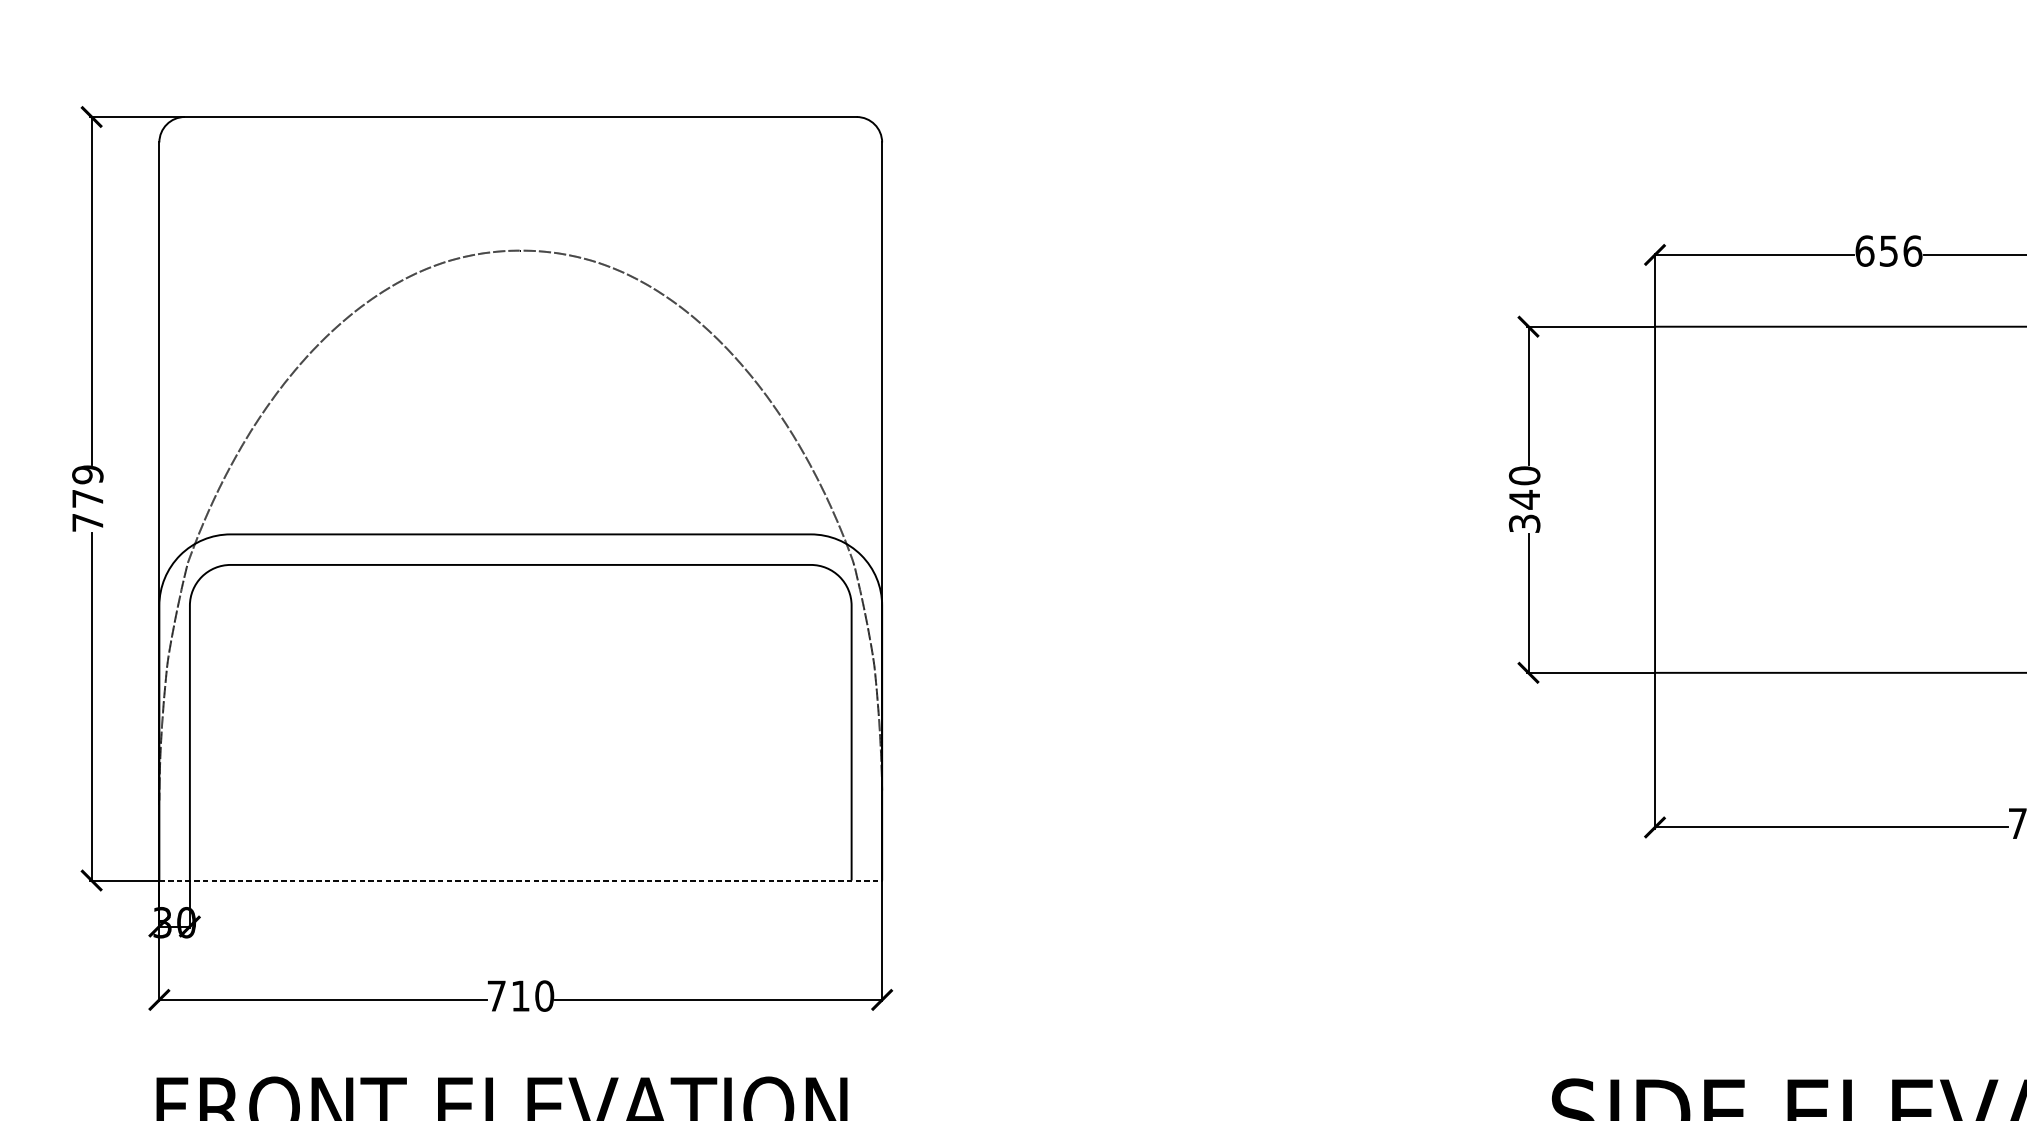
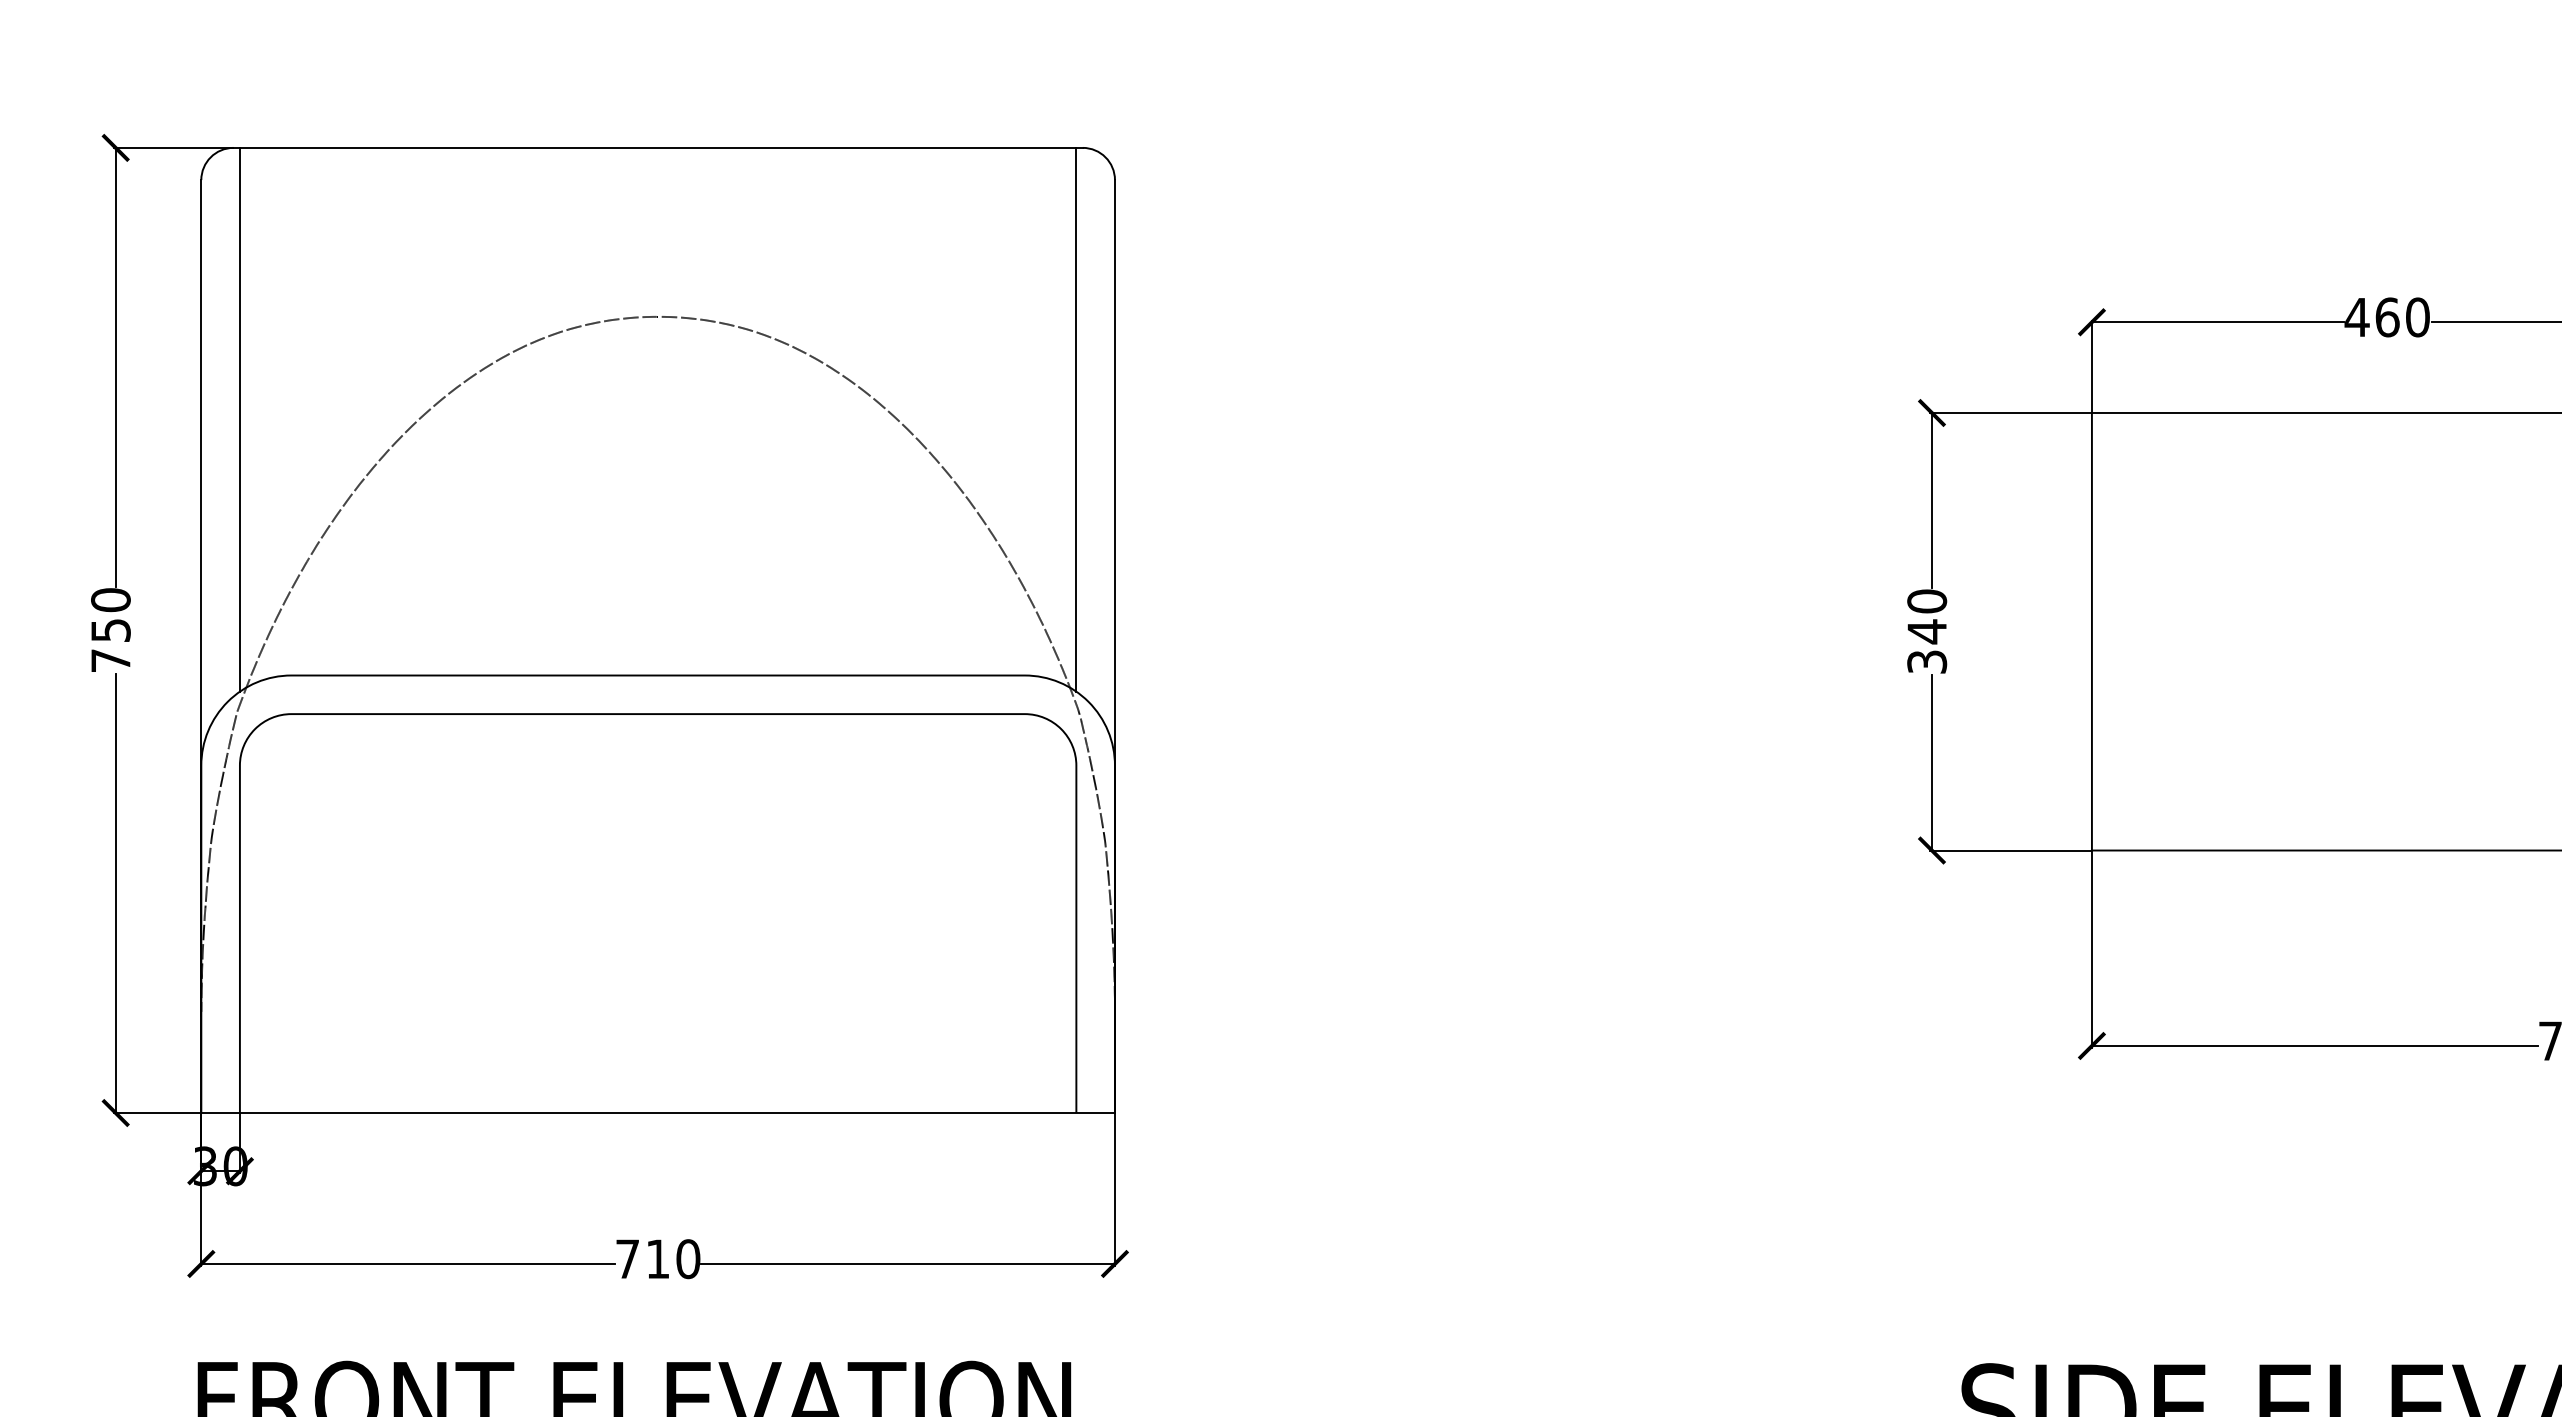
text: (1888, 251) -> (2387, 317), 656 -> 460
line: (189, 331) -> (239, 419), added
line: (851, 331) -> (1076, 419), added
text: (87, 486) -> (110, 614), 779 -> 750
line: (521, 880) -> (658, 1113), dashed -> solid

